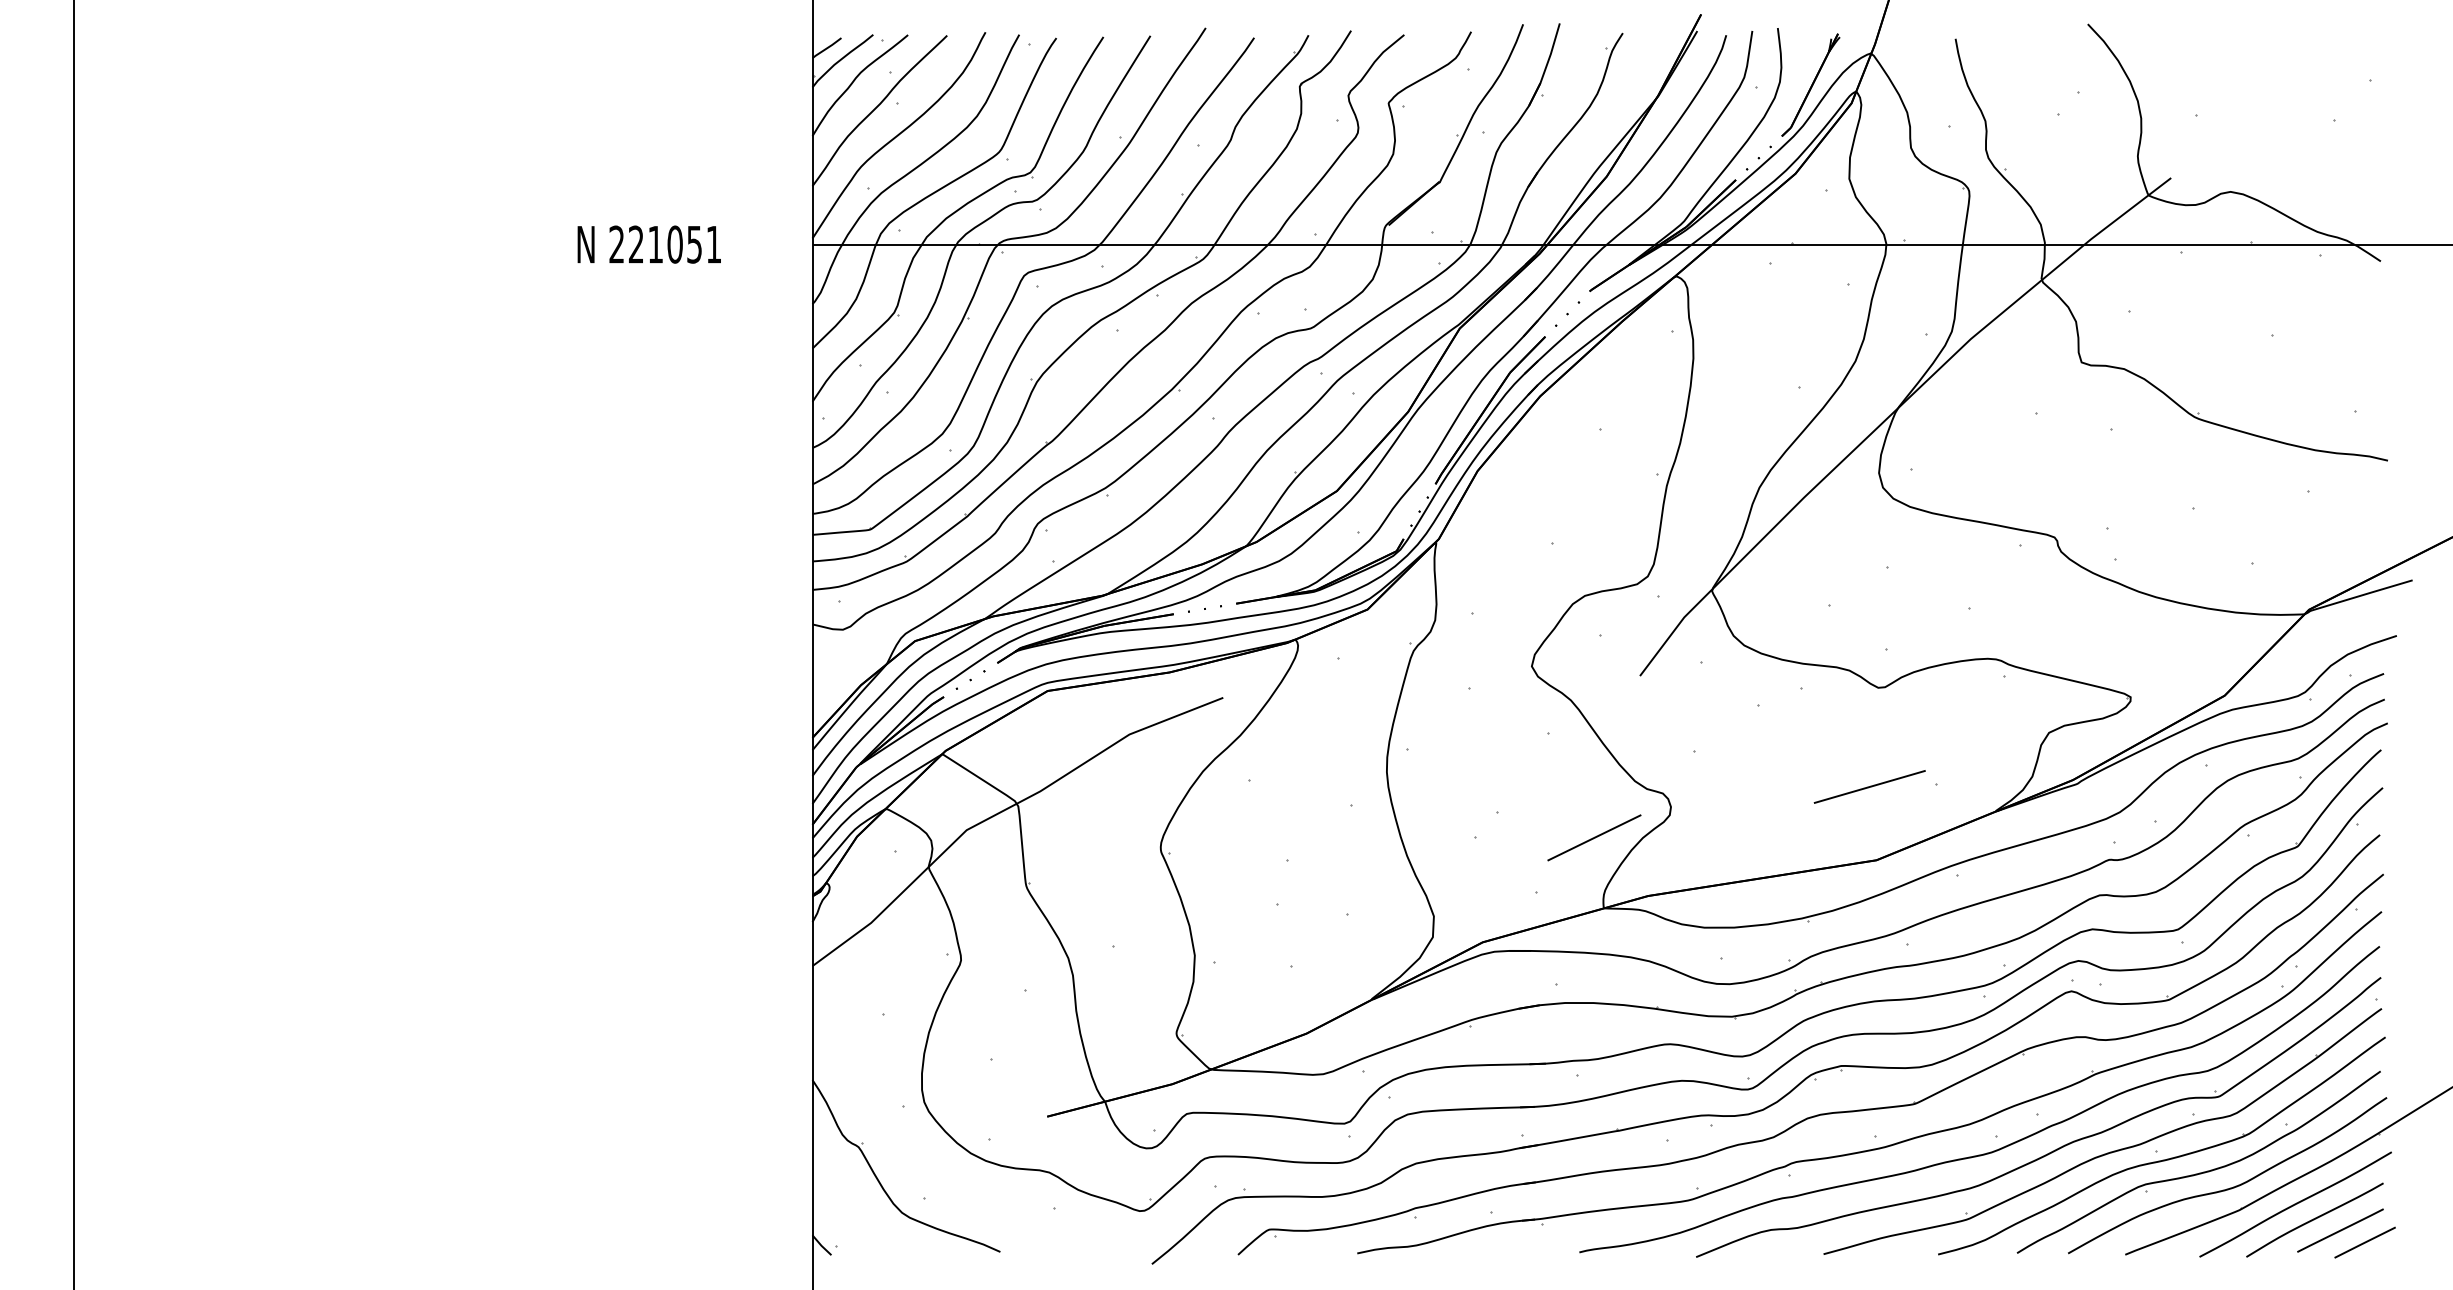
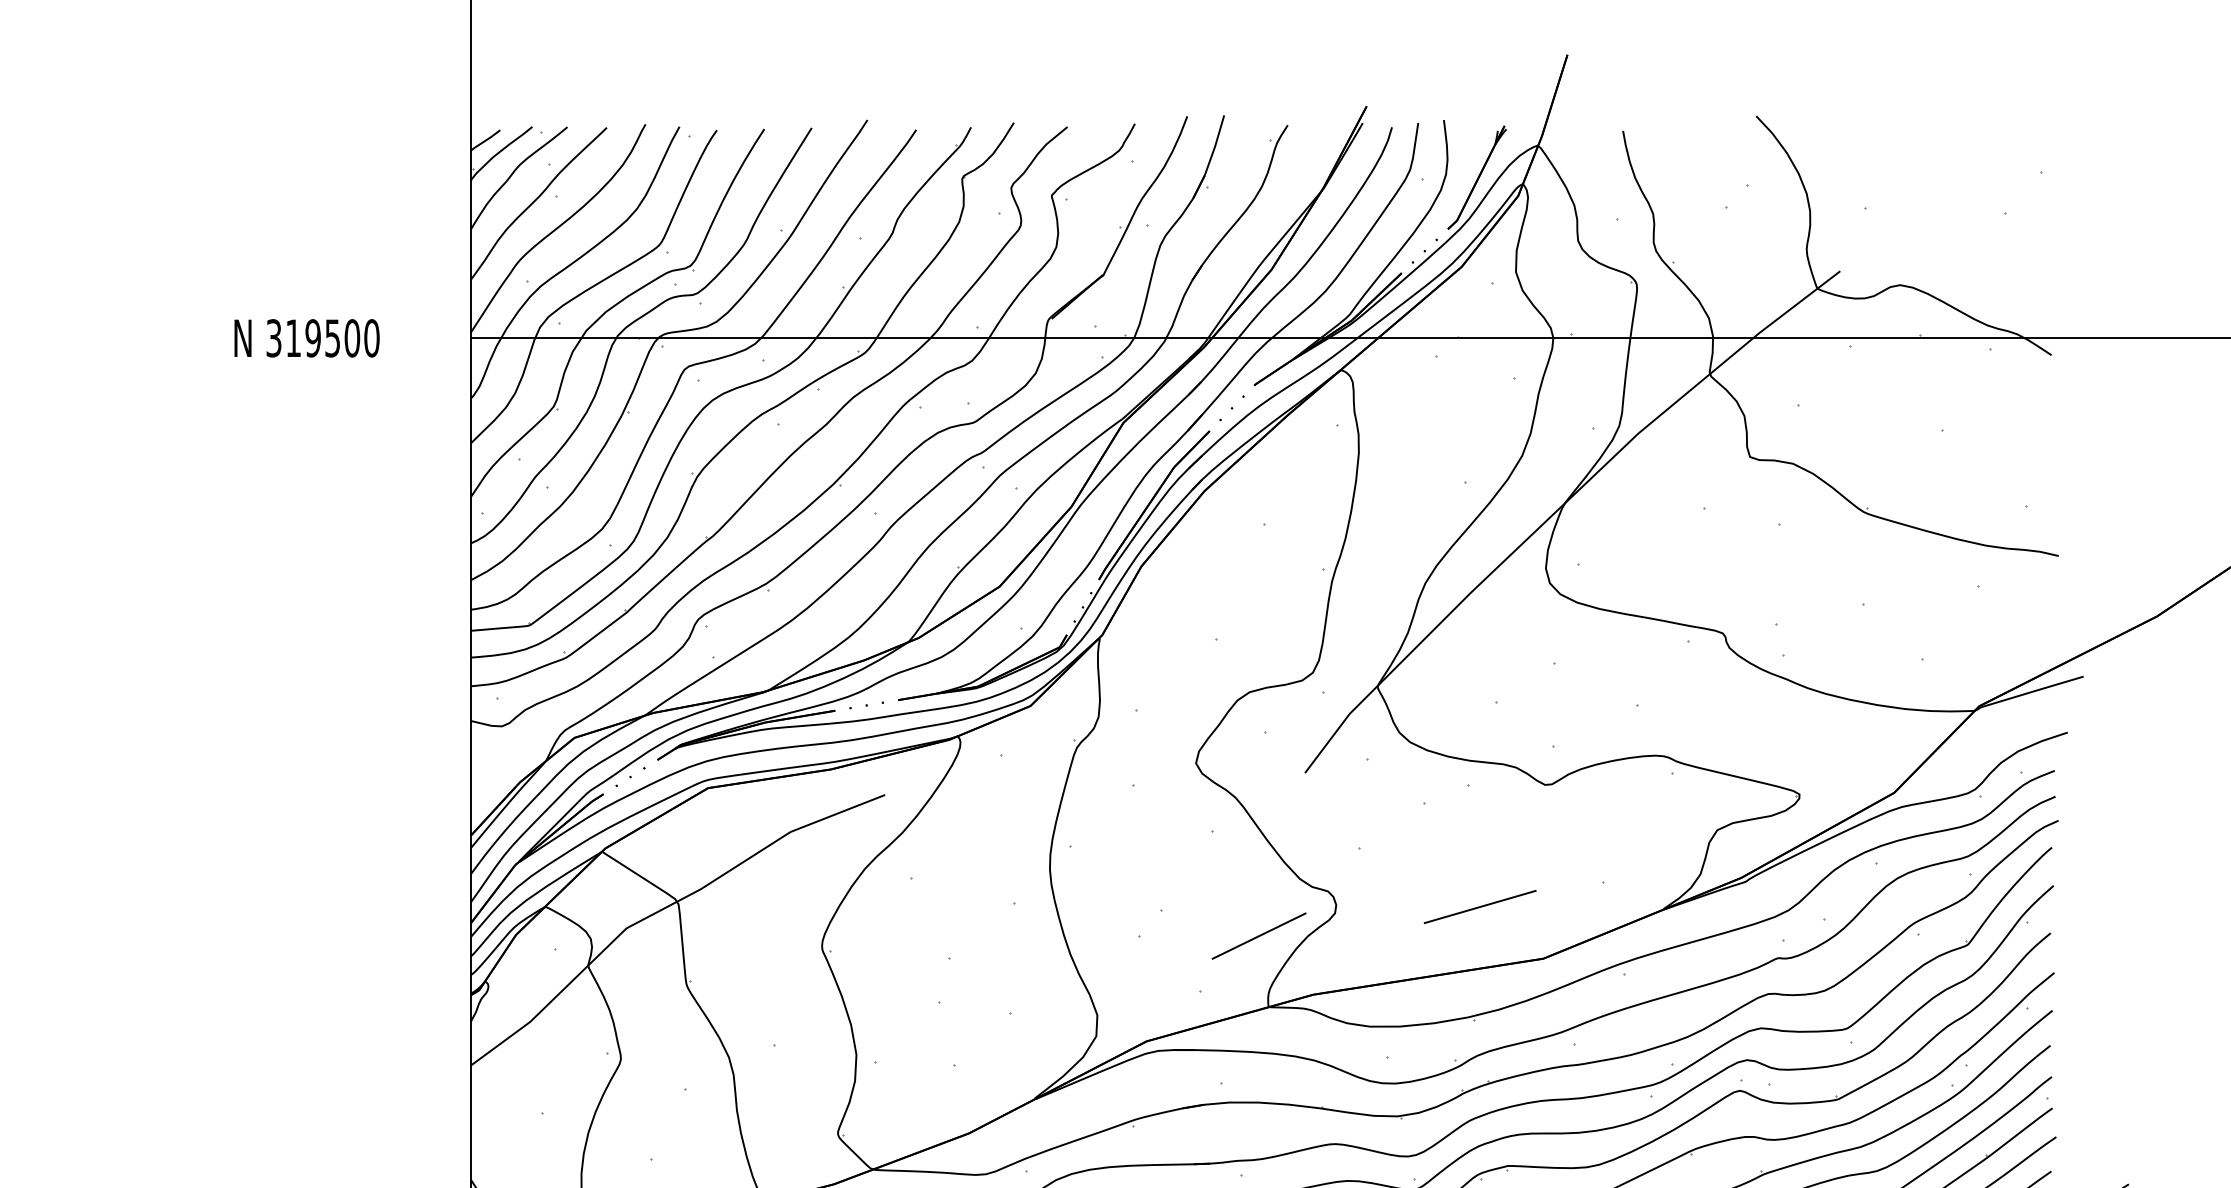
text: (665, 244) -> (323, 338), 221051 -> 319500
line: (1869, 786) -> (1479, 906), moved

